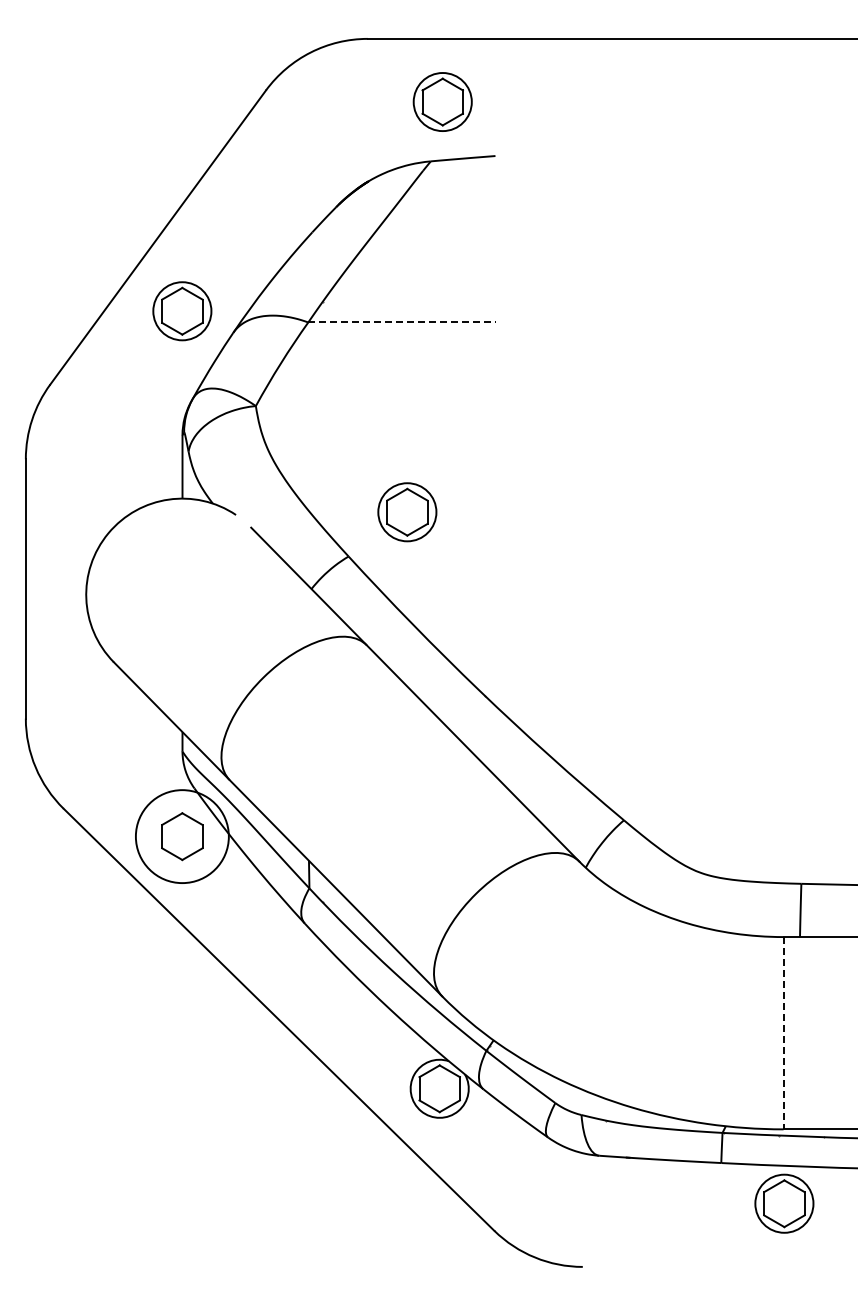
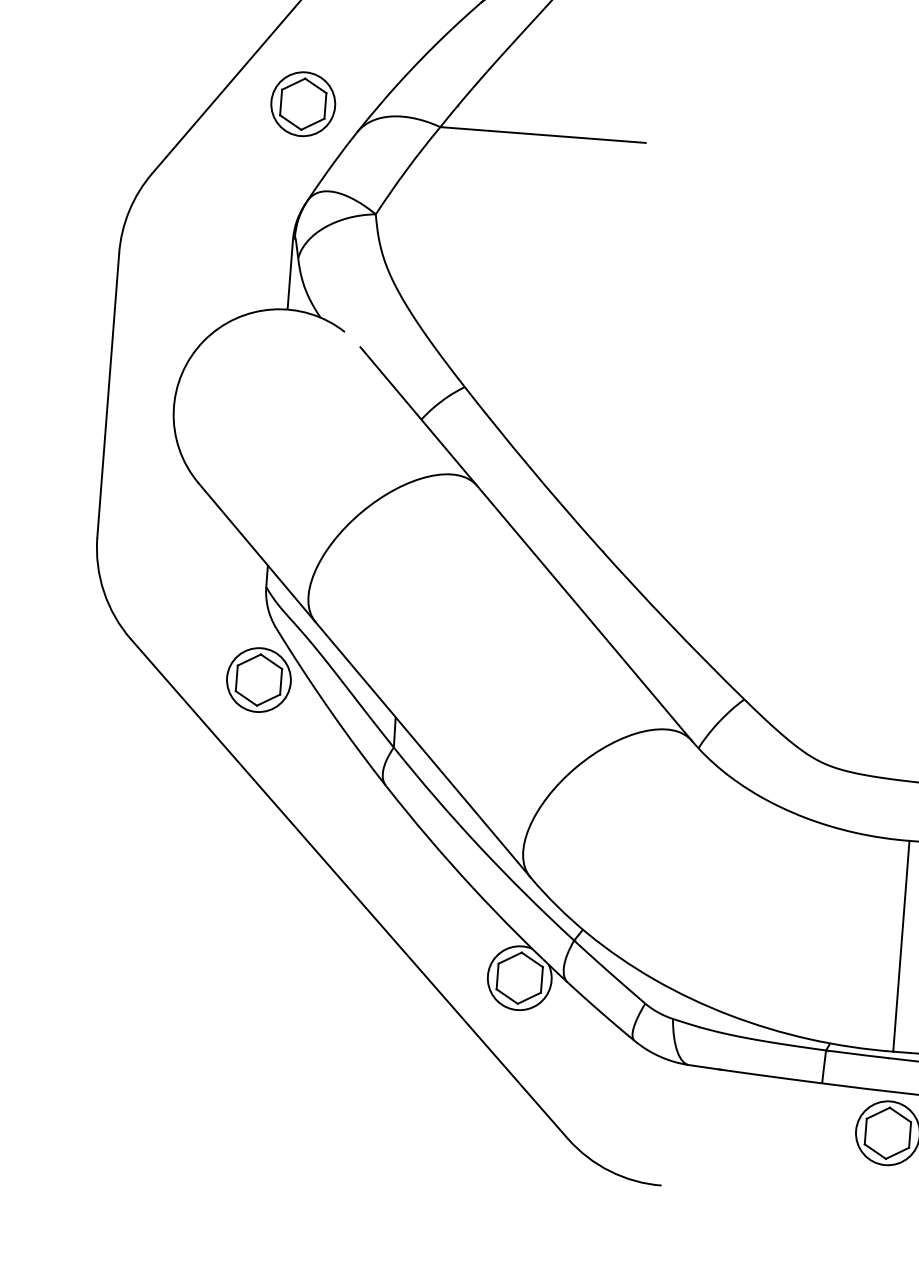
line: (401, 322) -> (542, 135), dashed -> solid
part: (407, 512) -> (533, 343), removed
circle: (182, 836) -> (259, 679), size x0.62
line: (783, 1033) -> (901, 946), dashed -> solid

